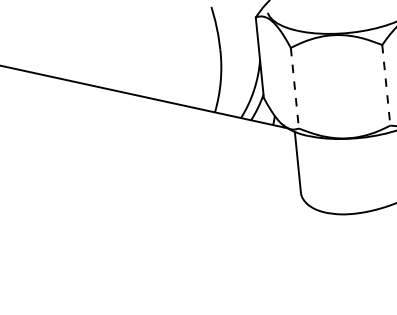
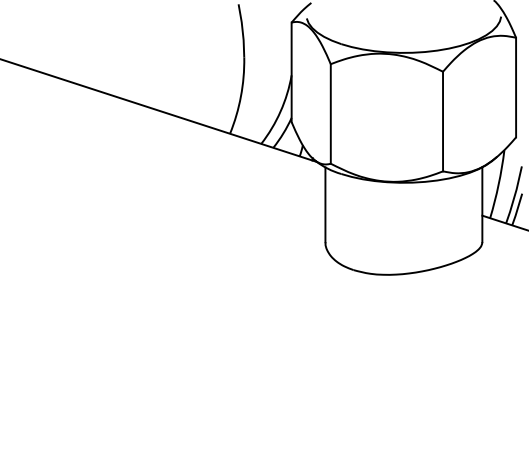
line: (386, 85) -> (443, 121), dashed -> solid
line: (294, 87) -> (330, 113), dashed -> solid

